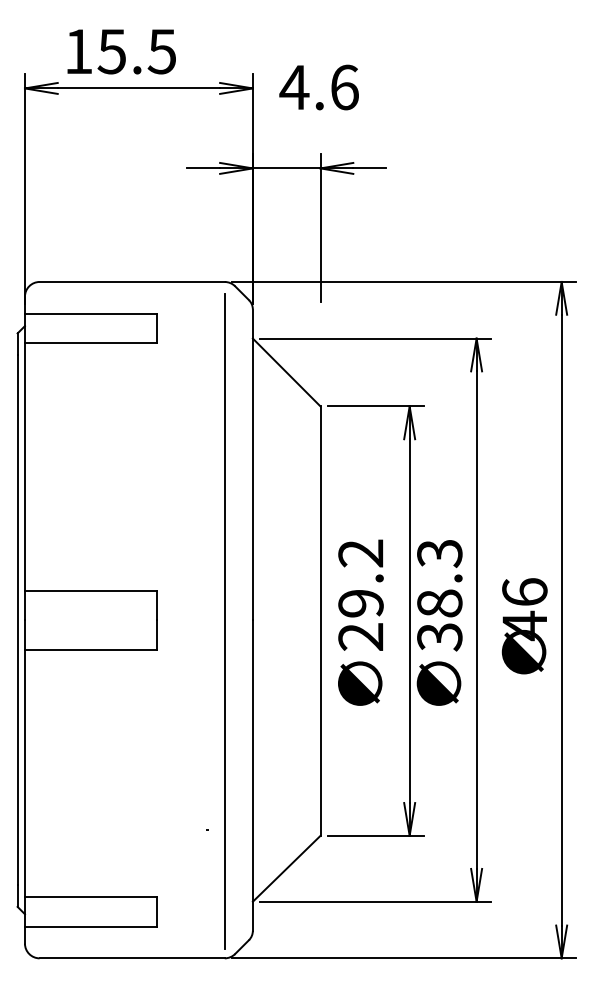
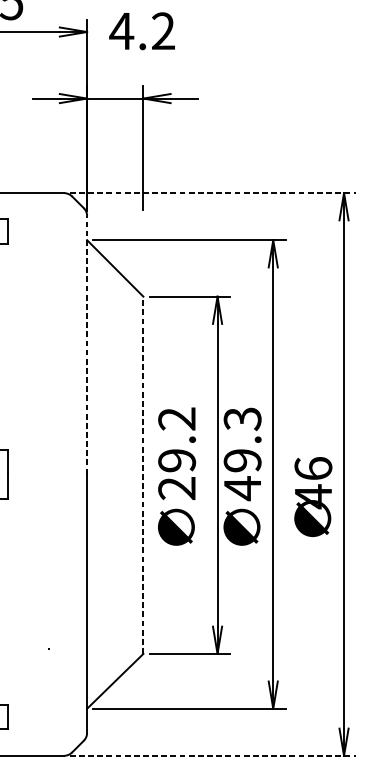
text: (344, 87) -> (163, 31), 4.6 -> 4.2
line: (404, 281) -> (213, 192), solid -> dashed
line: (252, 464) -> (86, 344), solid -> dashed
line: (224, 620) -> (63, 474), removed
text: (439, 620) -> (242, 474), 38.3 -> 49.3
line: (320, 621) -> (143, 475), solid -> dashed
text: (524, 626) -> (313, 497), moved
line: (404, 958) -> (213, 756), solid -> dashed

